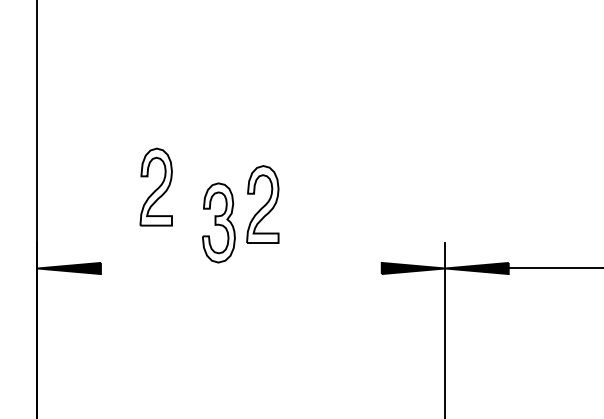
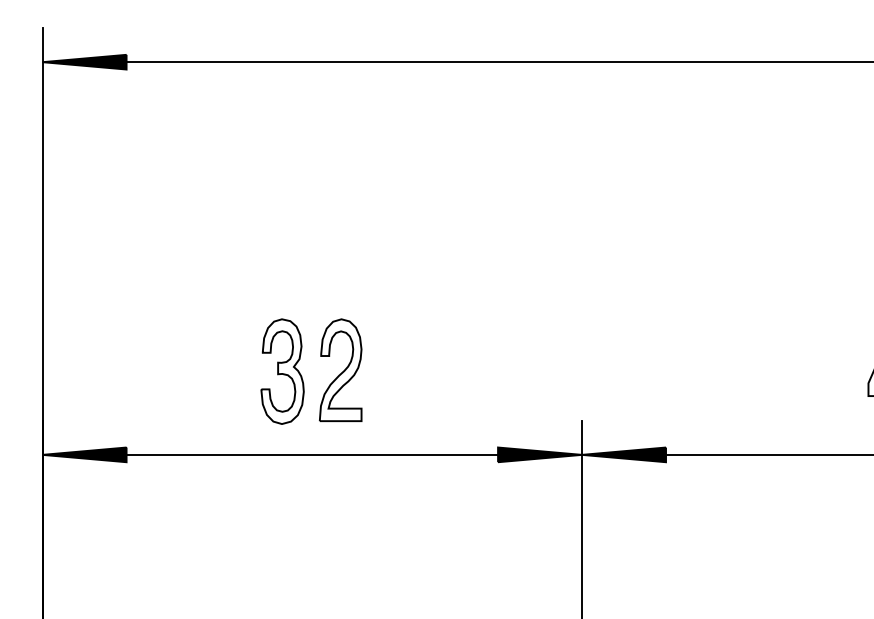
part: (156, 186) -> (199, 346), removed
part: (218, 222) -> (282, 371), moved
line: (241, 268) -> (312, 454), added

